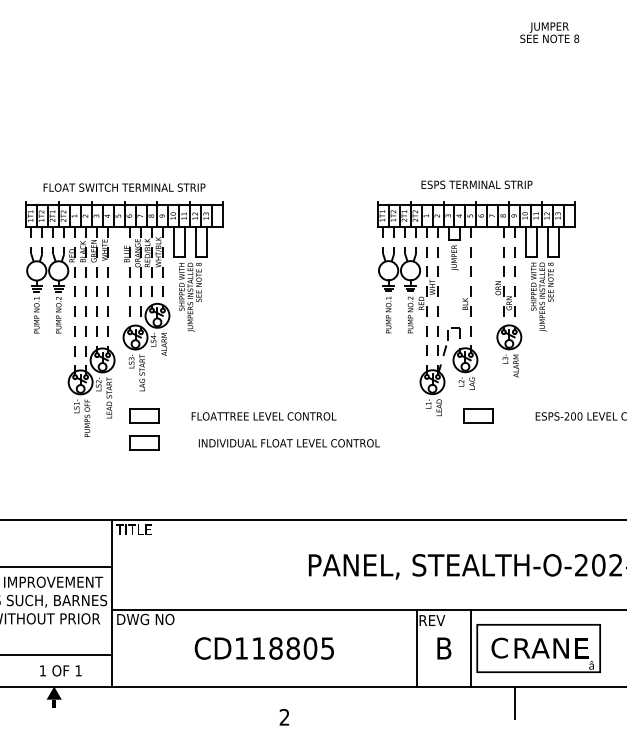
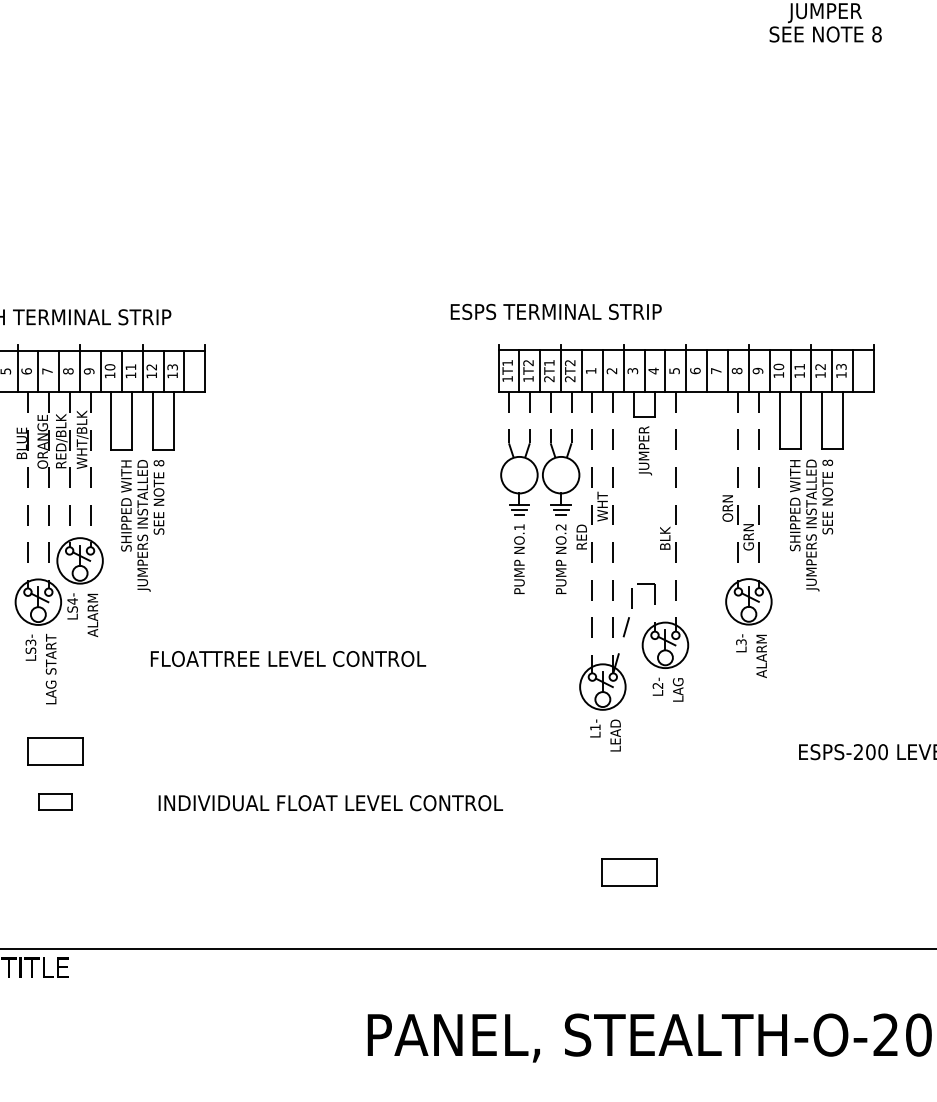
text: (476, 184) -> (555, 311), moved
part: (478, 415) -> (629, 871), moved
text: (263, 416) -> (287, 659), moved
part: (144, 442) -> (55, 801), size x0.6

